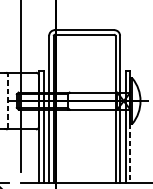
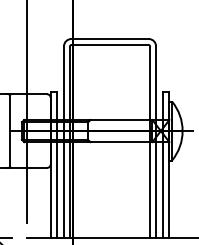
line: (7, 101) -> (10, 131), dashed -> solid
line: (130, 153) -> (169, 199), dashed -> solid

